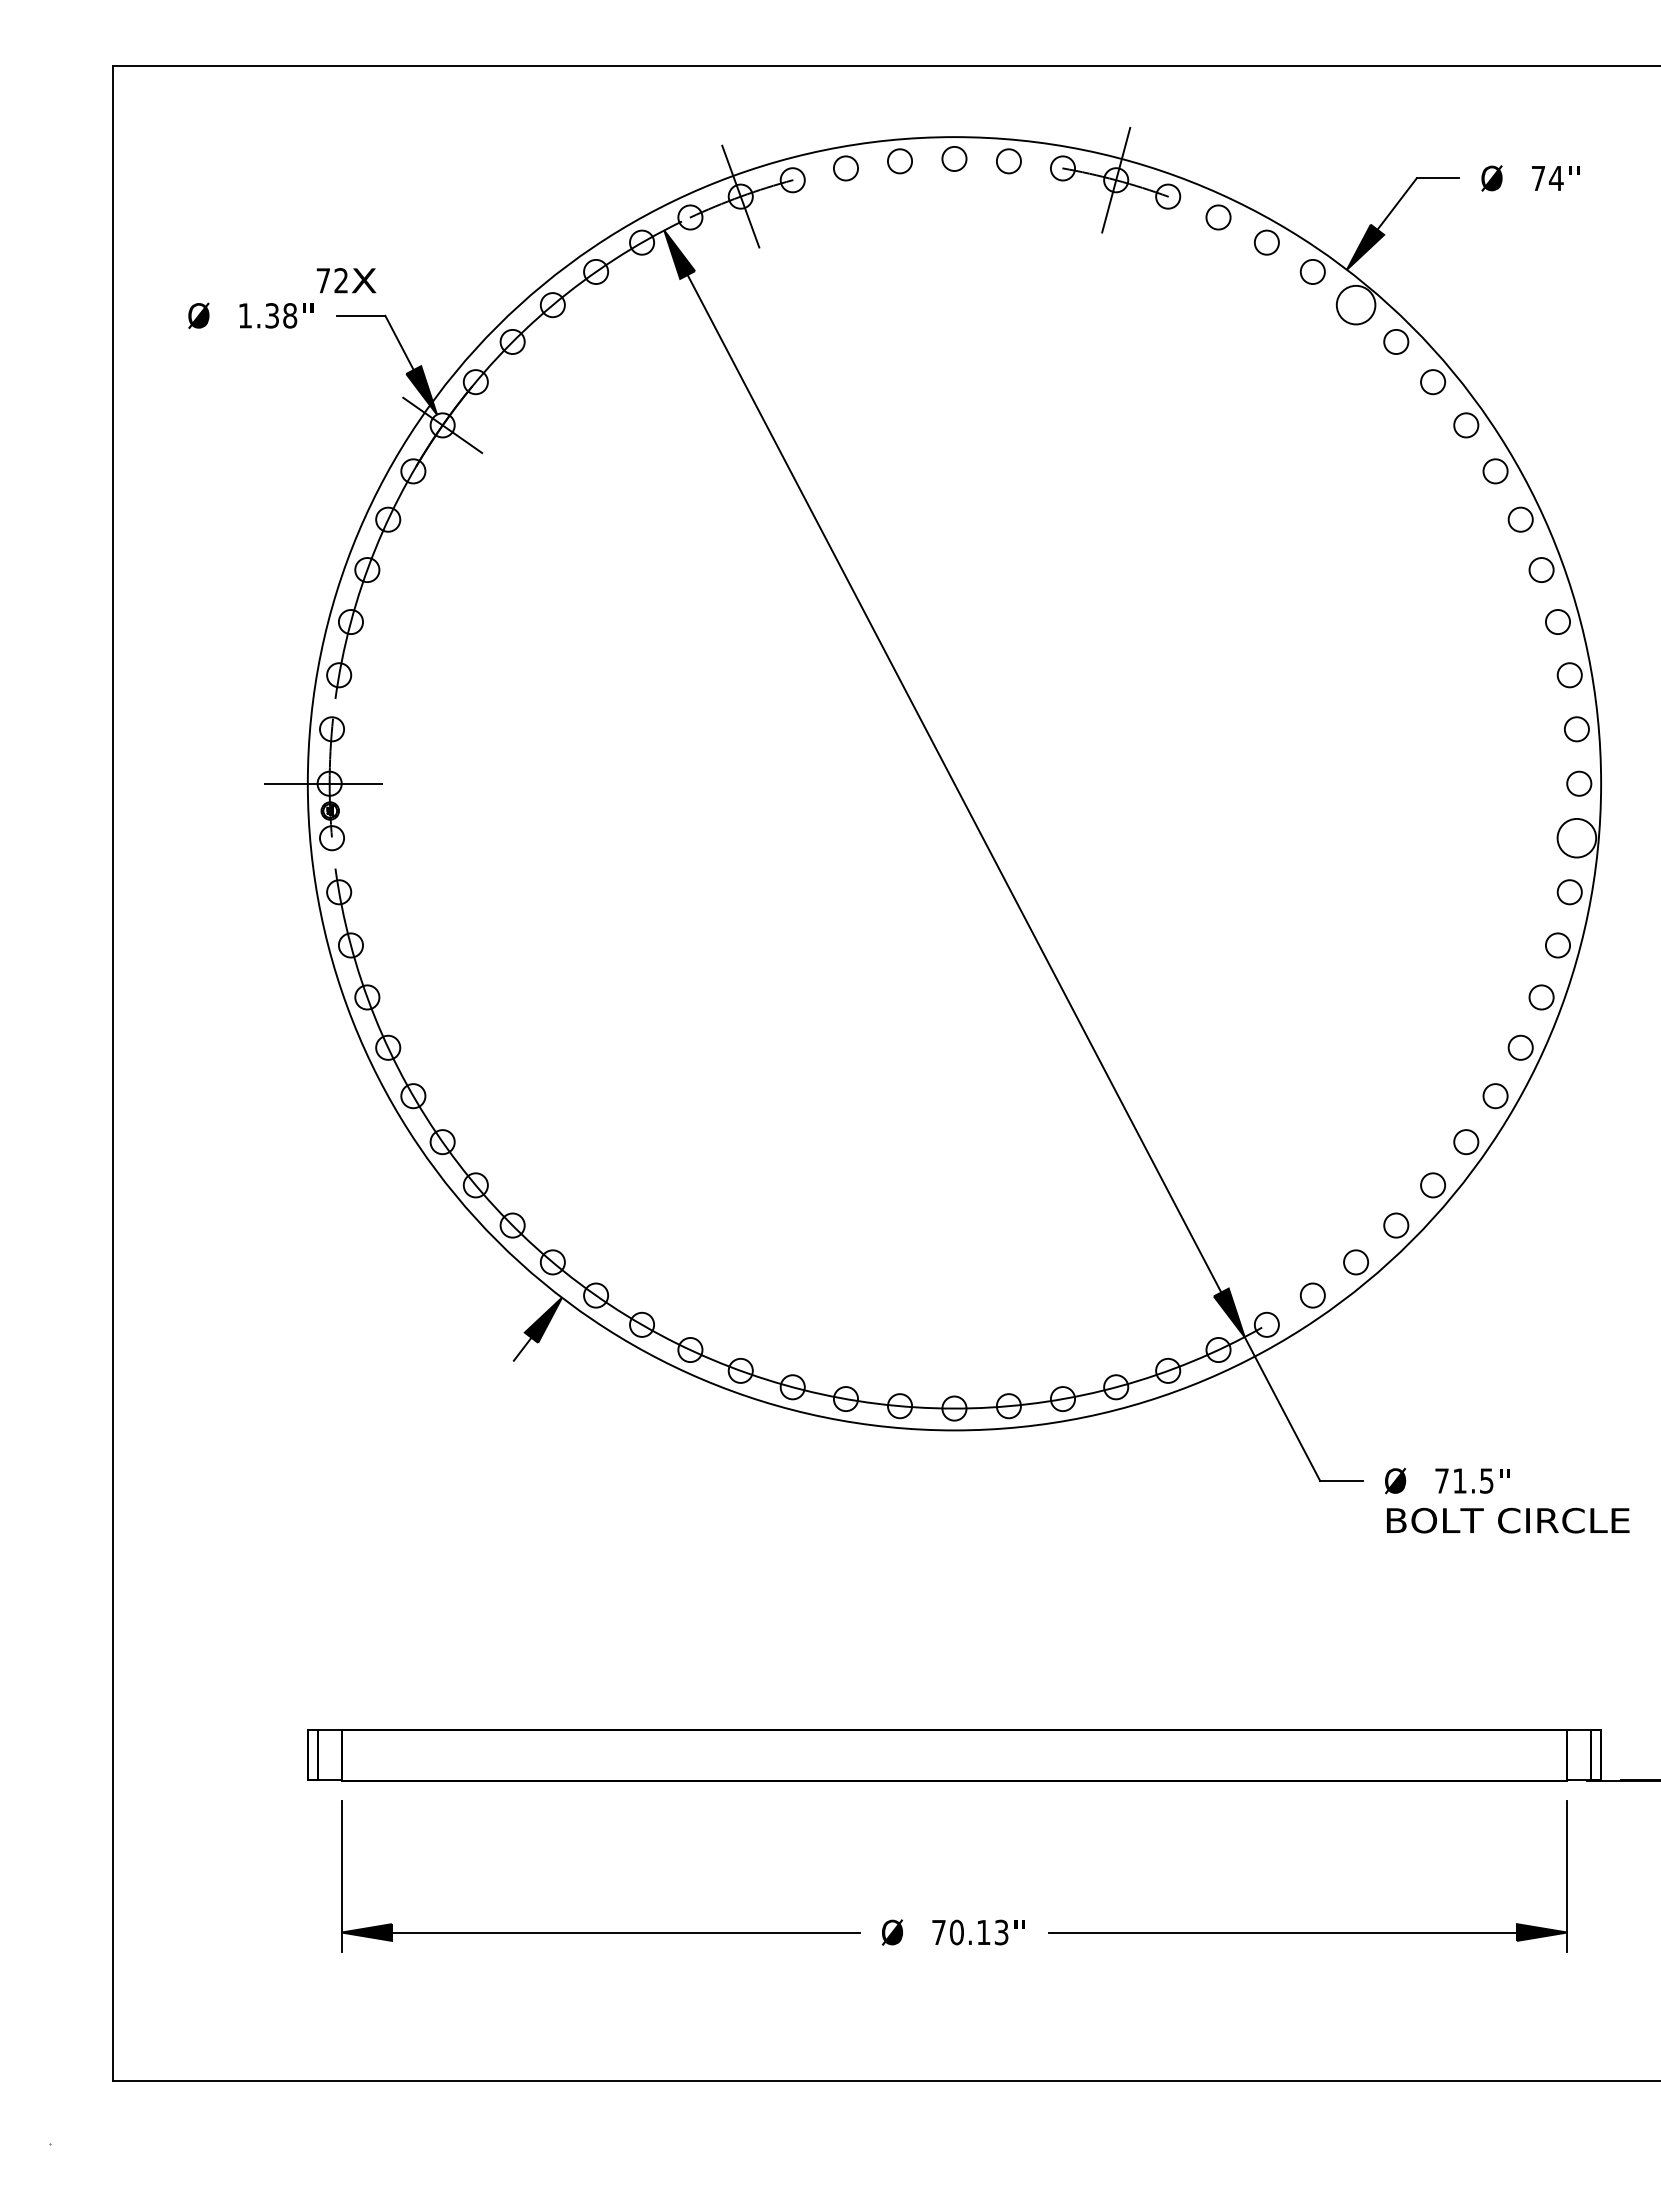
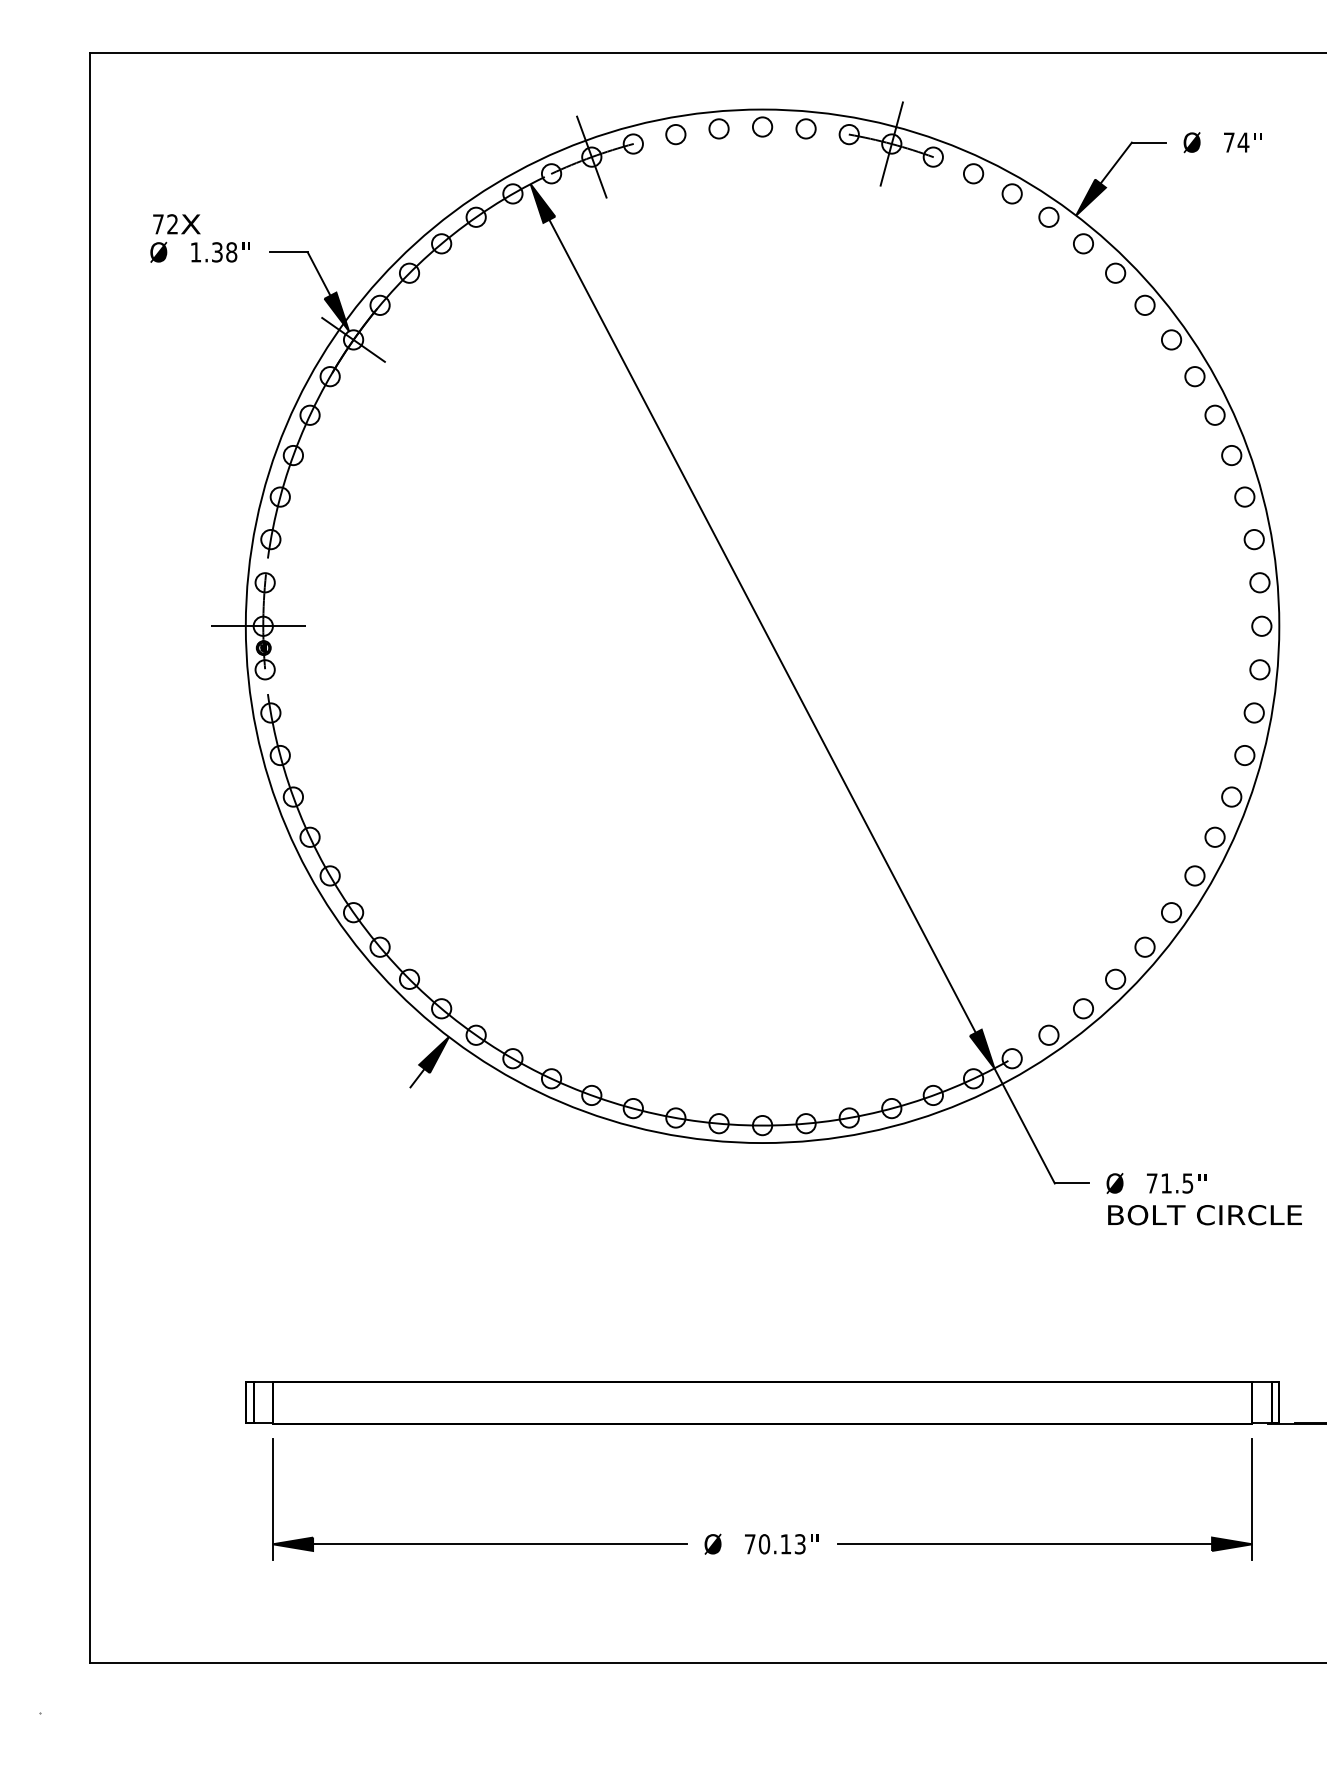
text: (346, 280) -> (176, 224), moved
circle: (1356, 305) -> (1083, 244), size x0.62
circle: (1576, 838) -> (1259, 670), size x0.62

